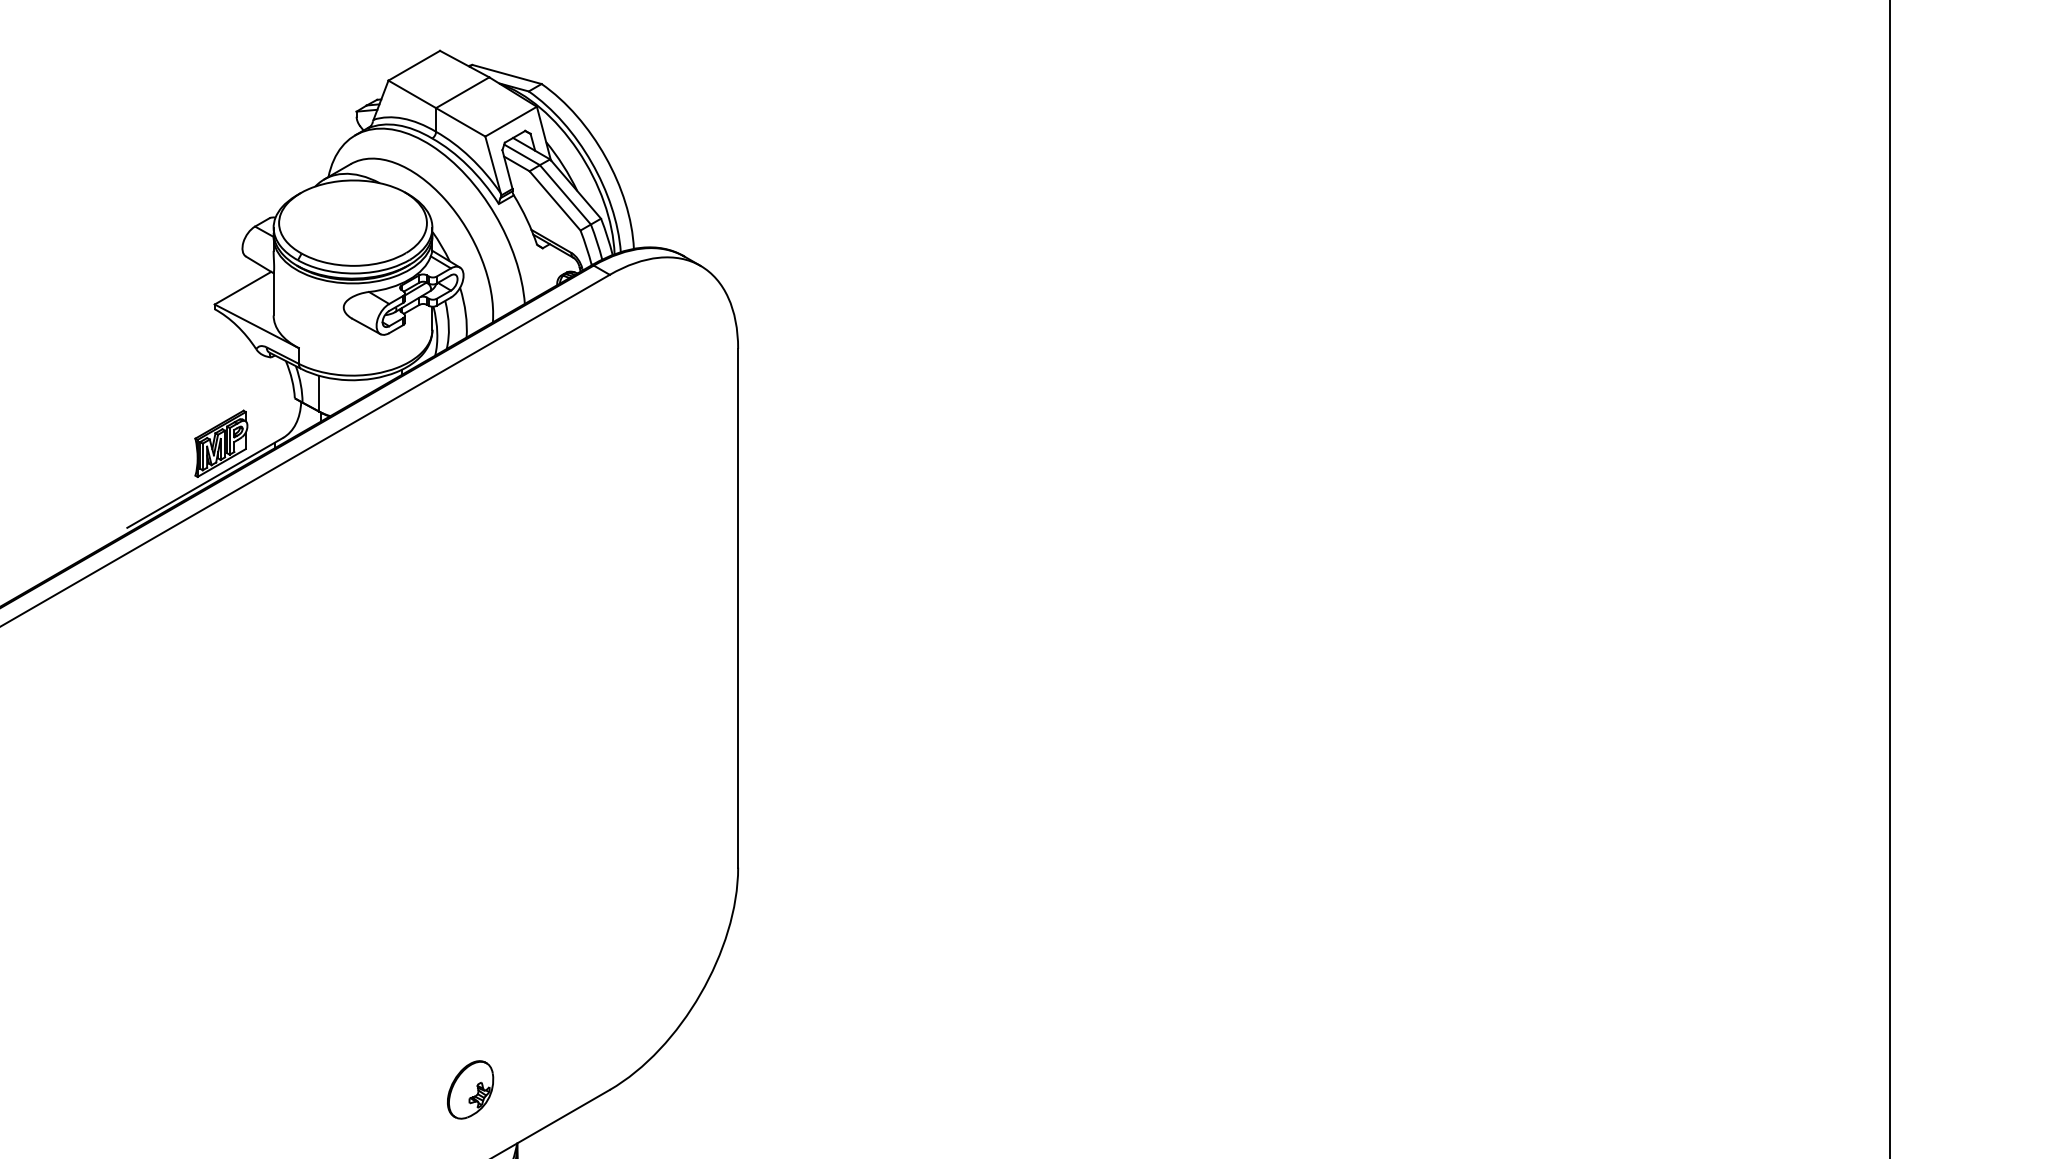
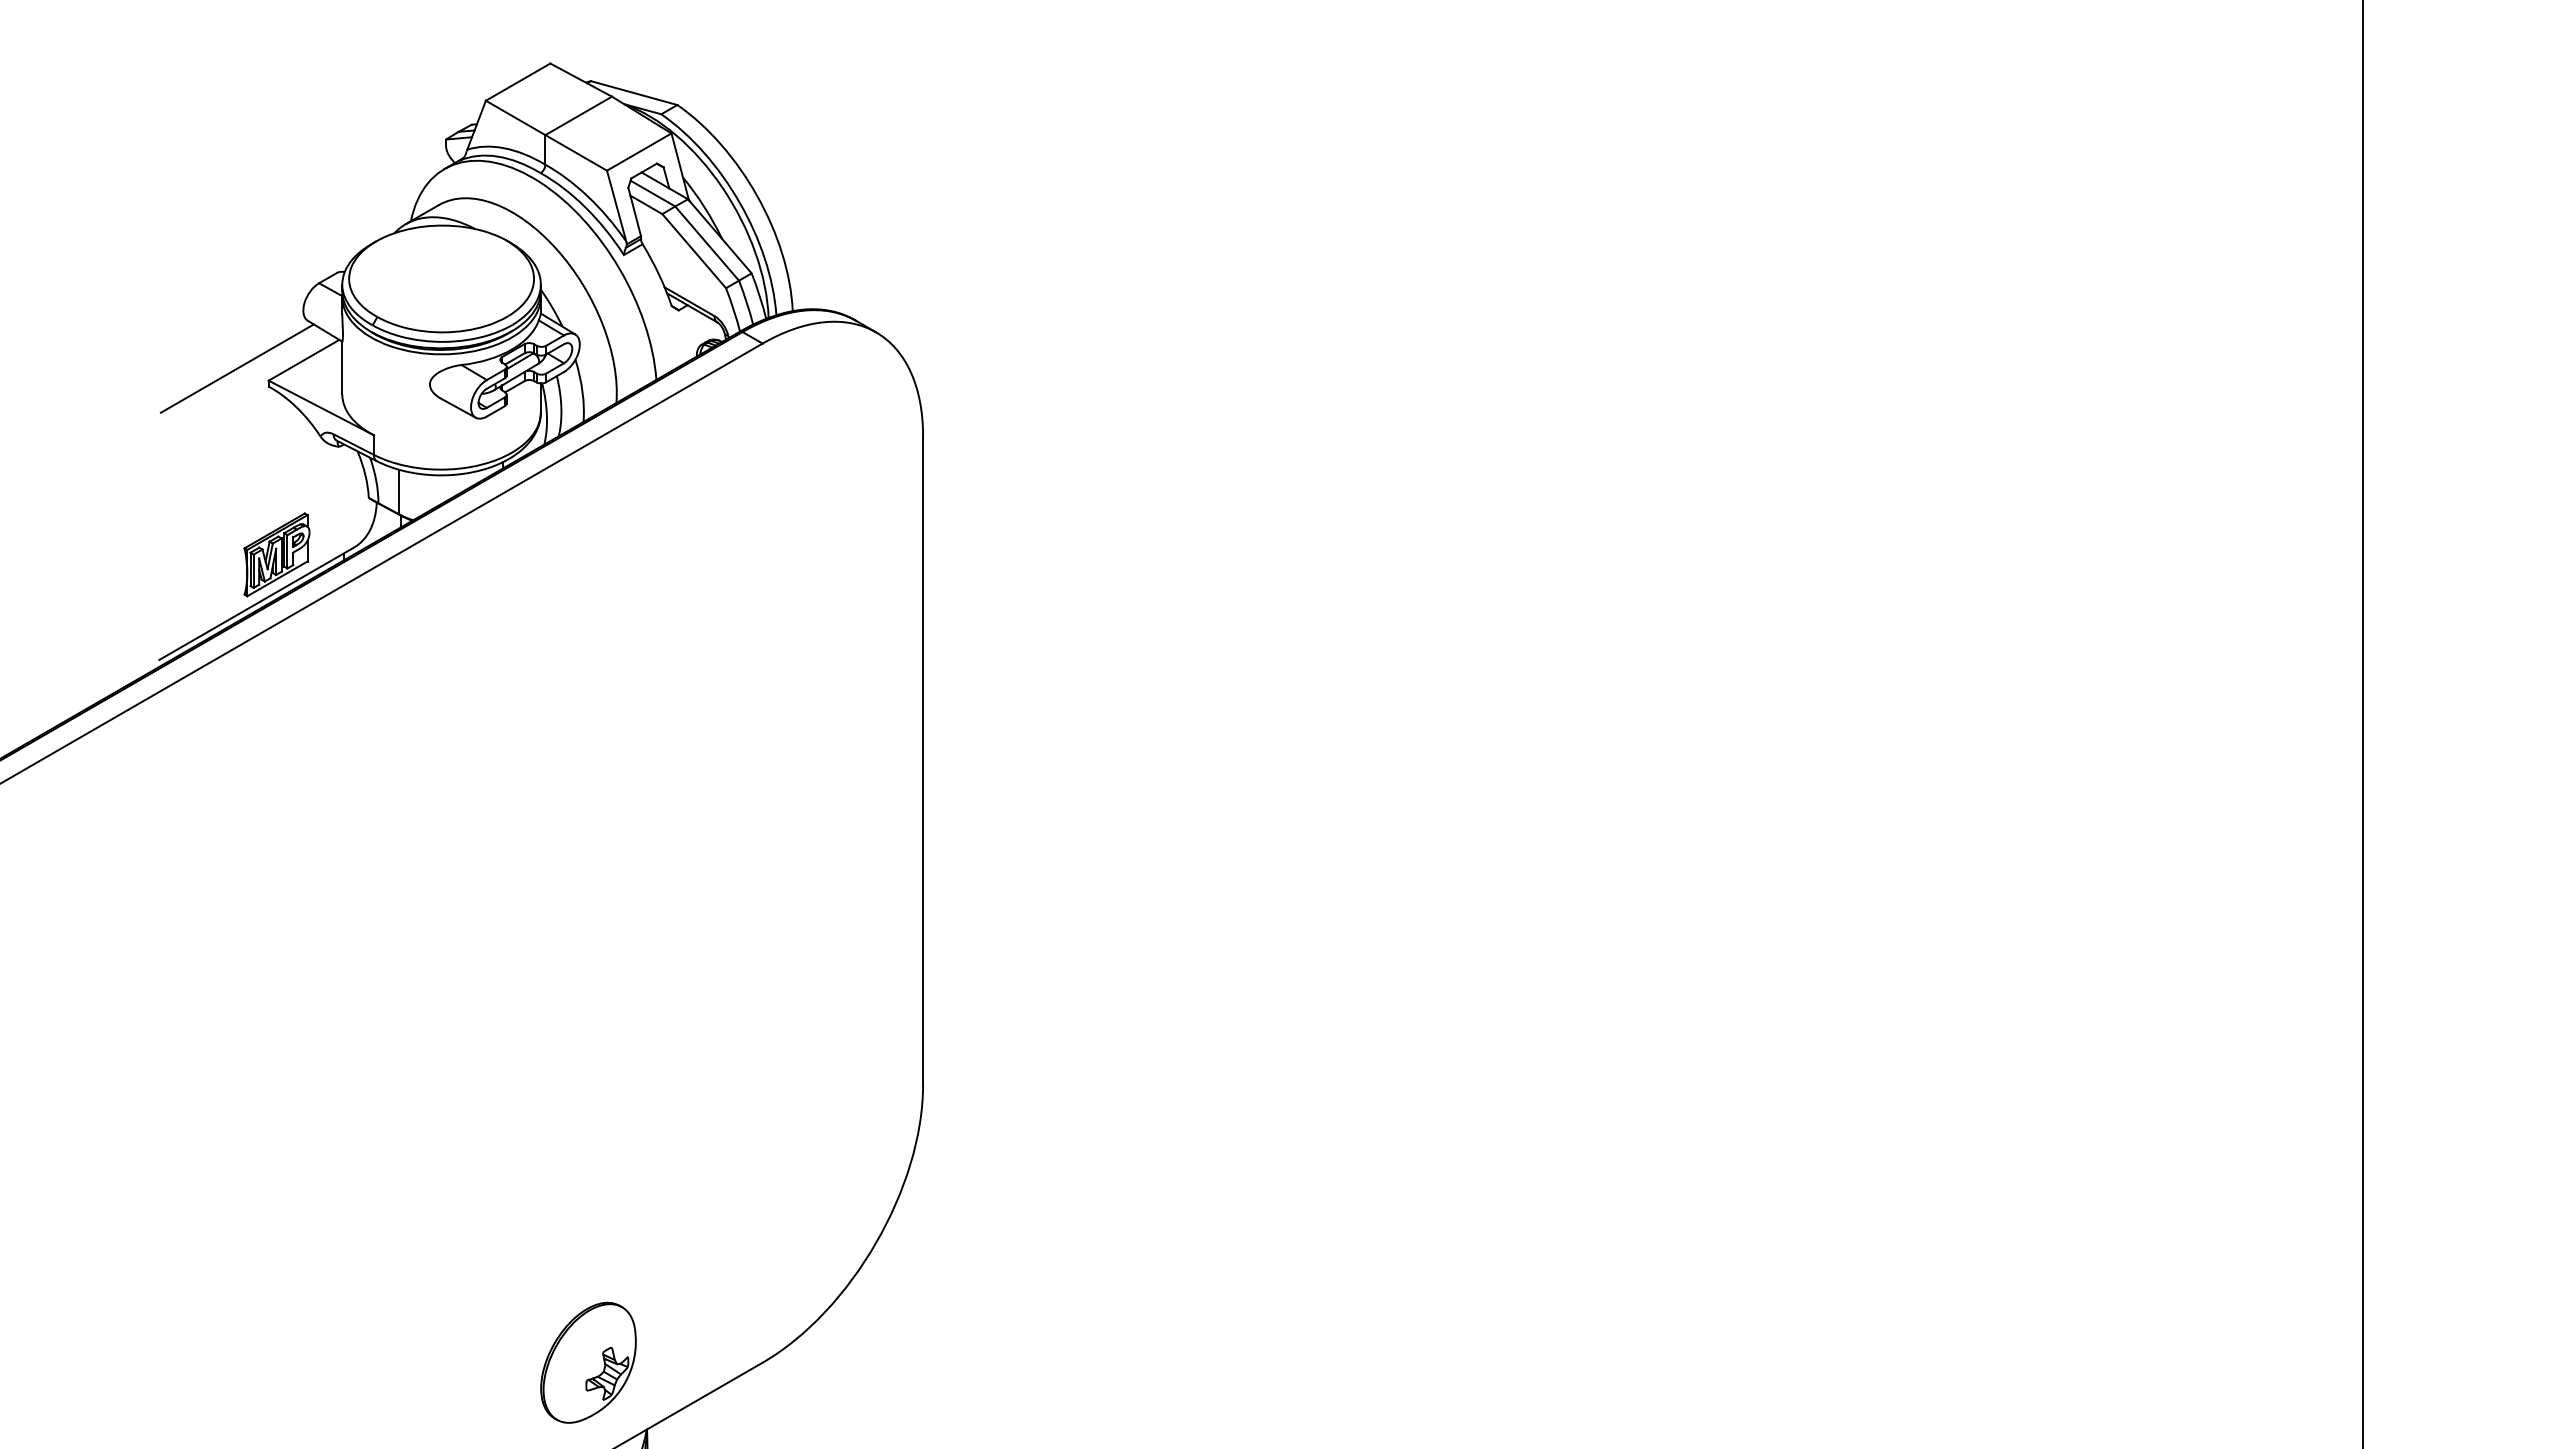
line: (189, 294) -> (236, 368), added
part: (470, 1089) -> (588, 1362), size x1.67

